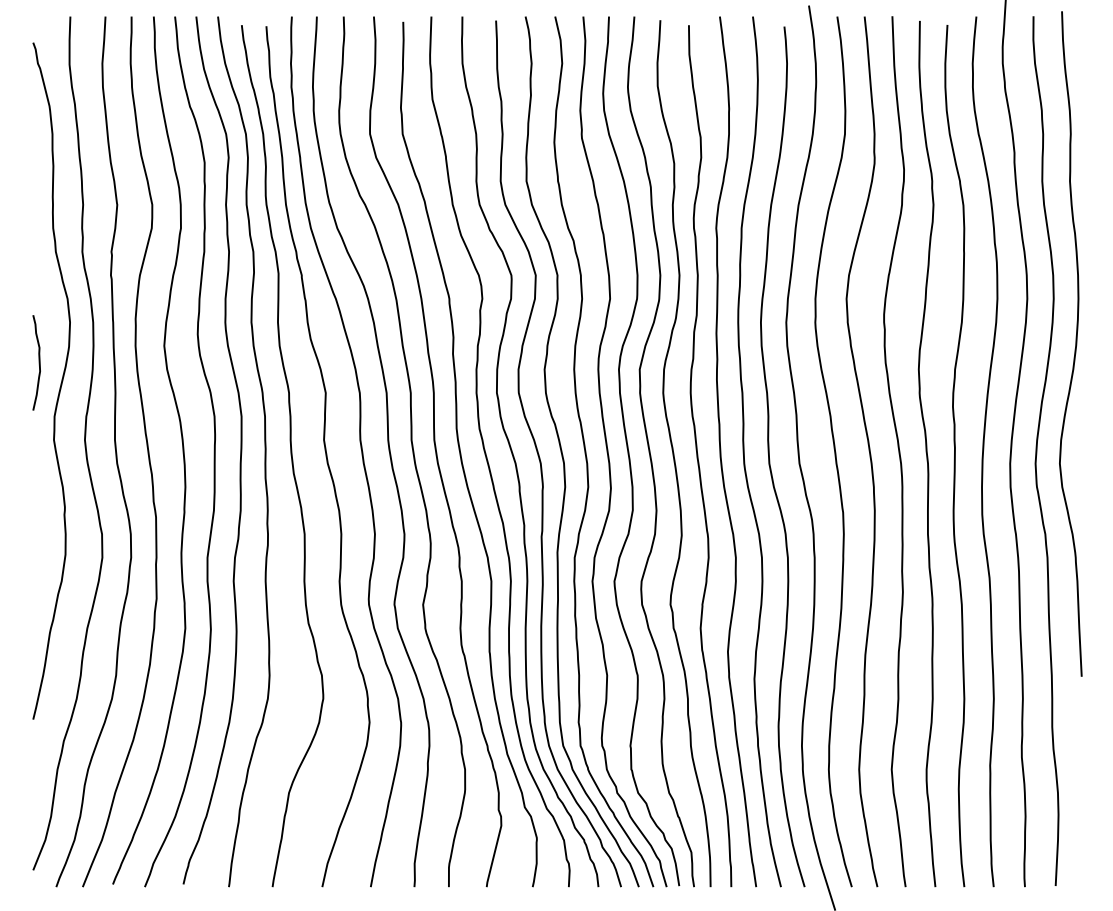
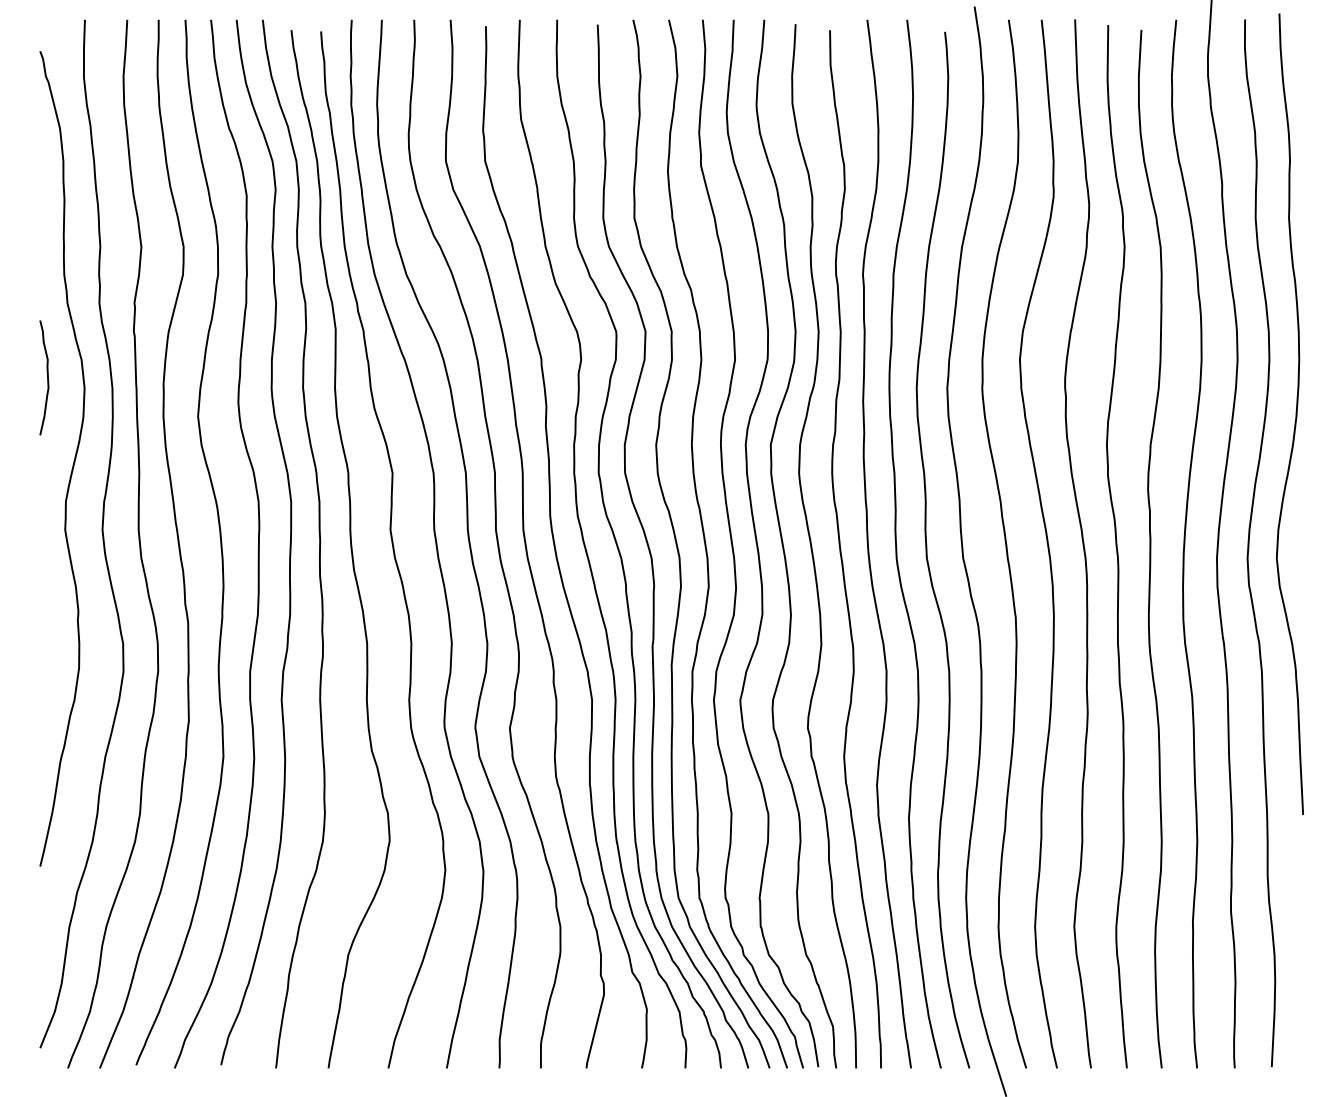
curve: (39, 362) -> (47, 377), moved

